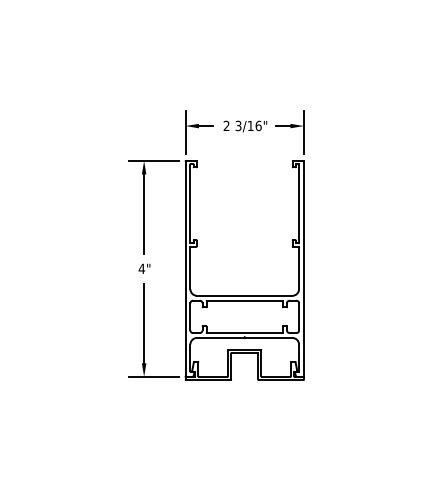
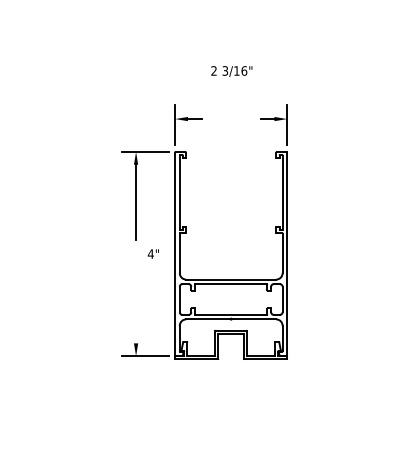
text: (245, 126) -> (231, 71), moved
text: (143, 268) -> (152, 253), moved
line: (144, 323) -> (136, 305), removed

